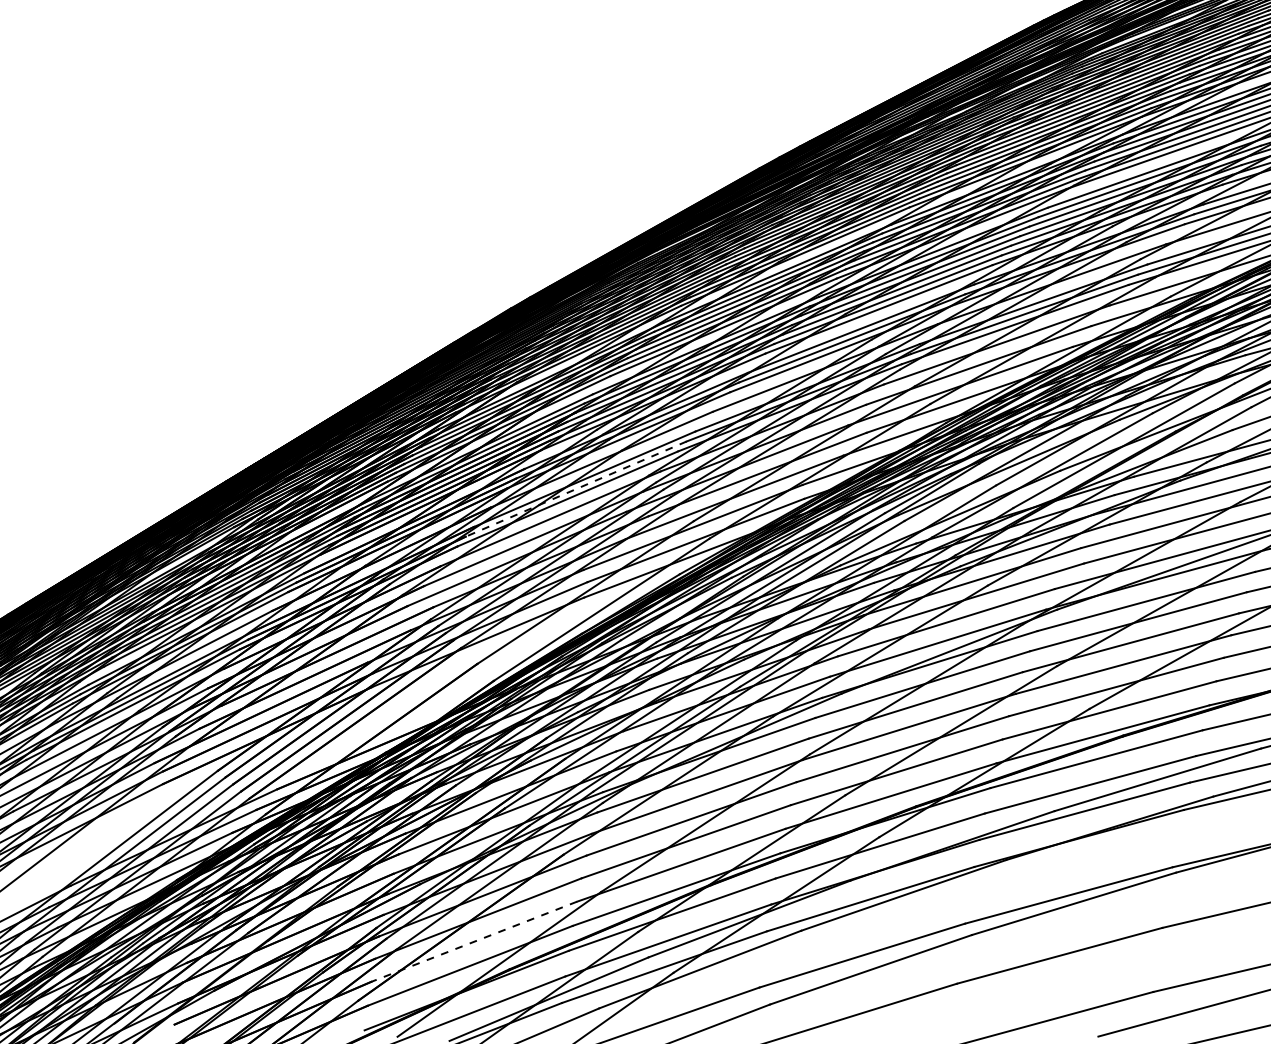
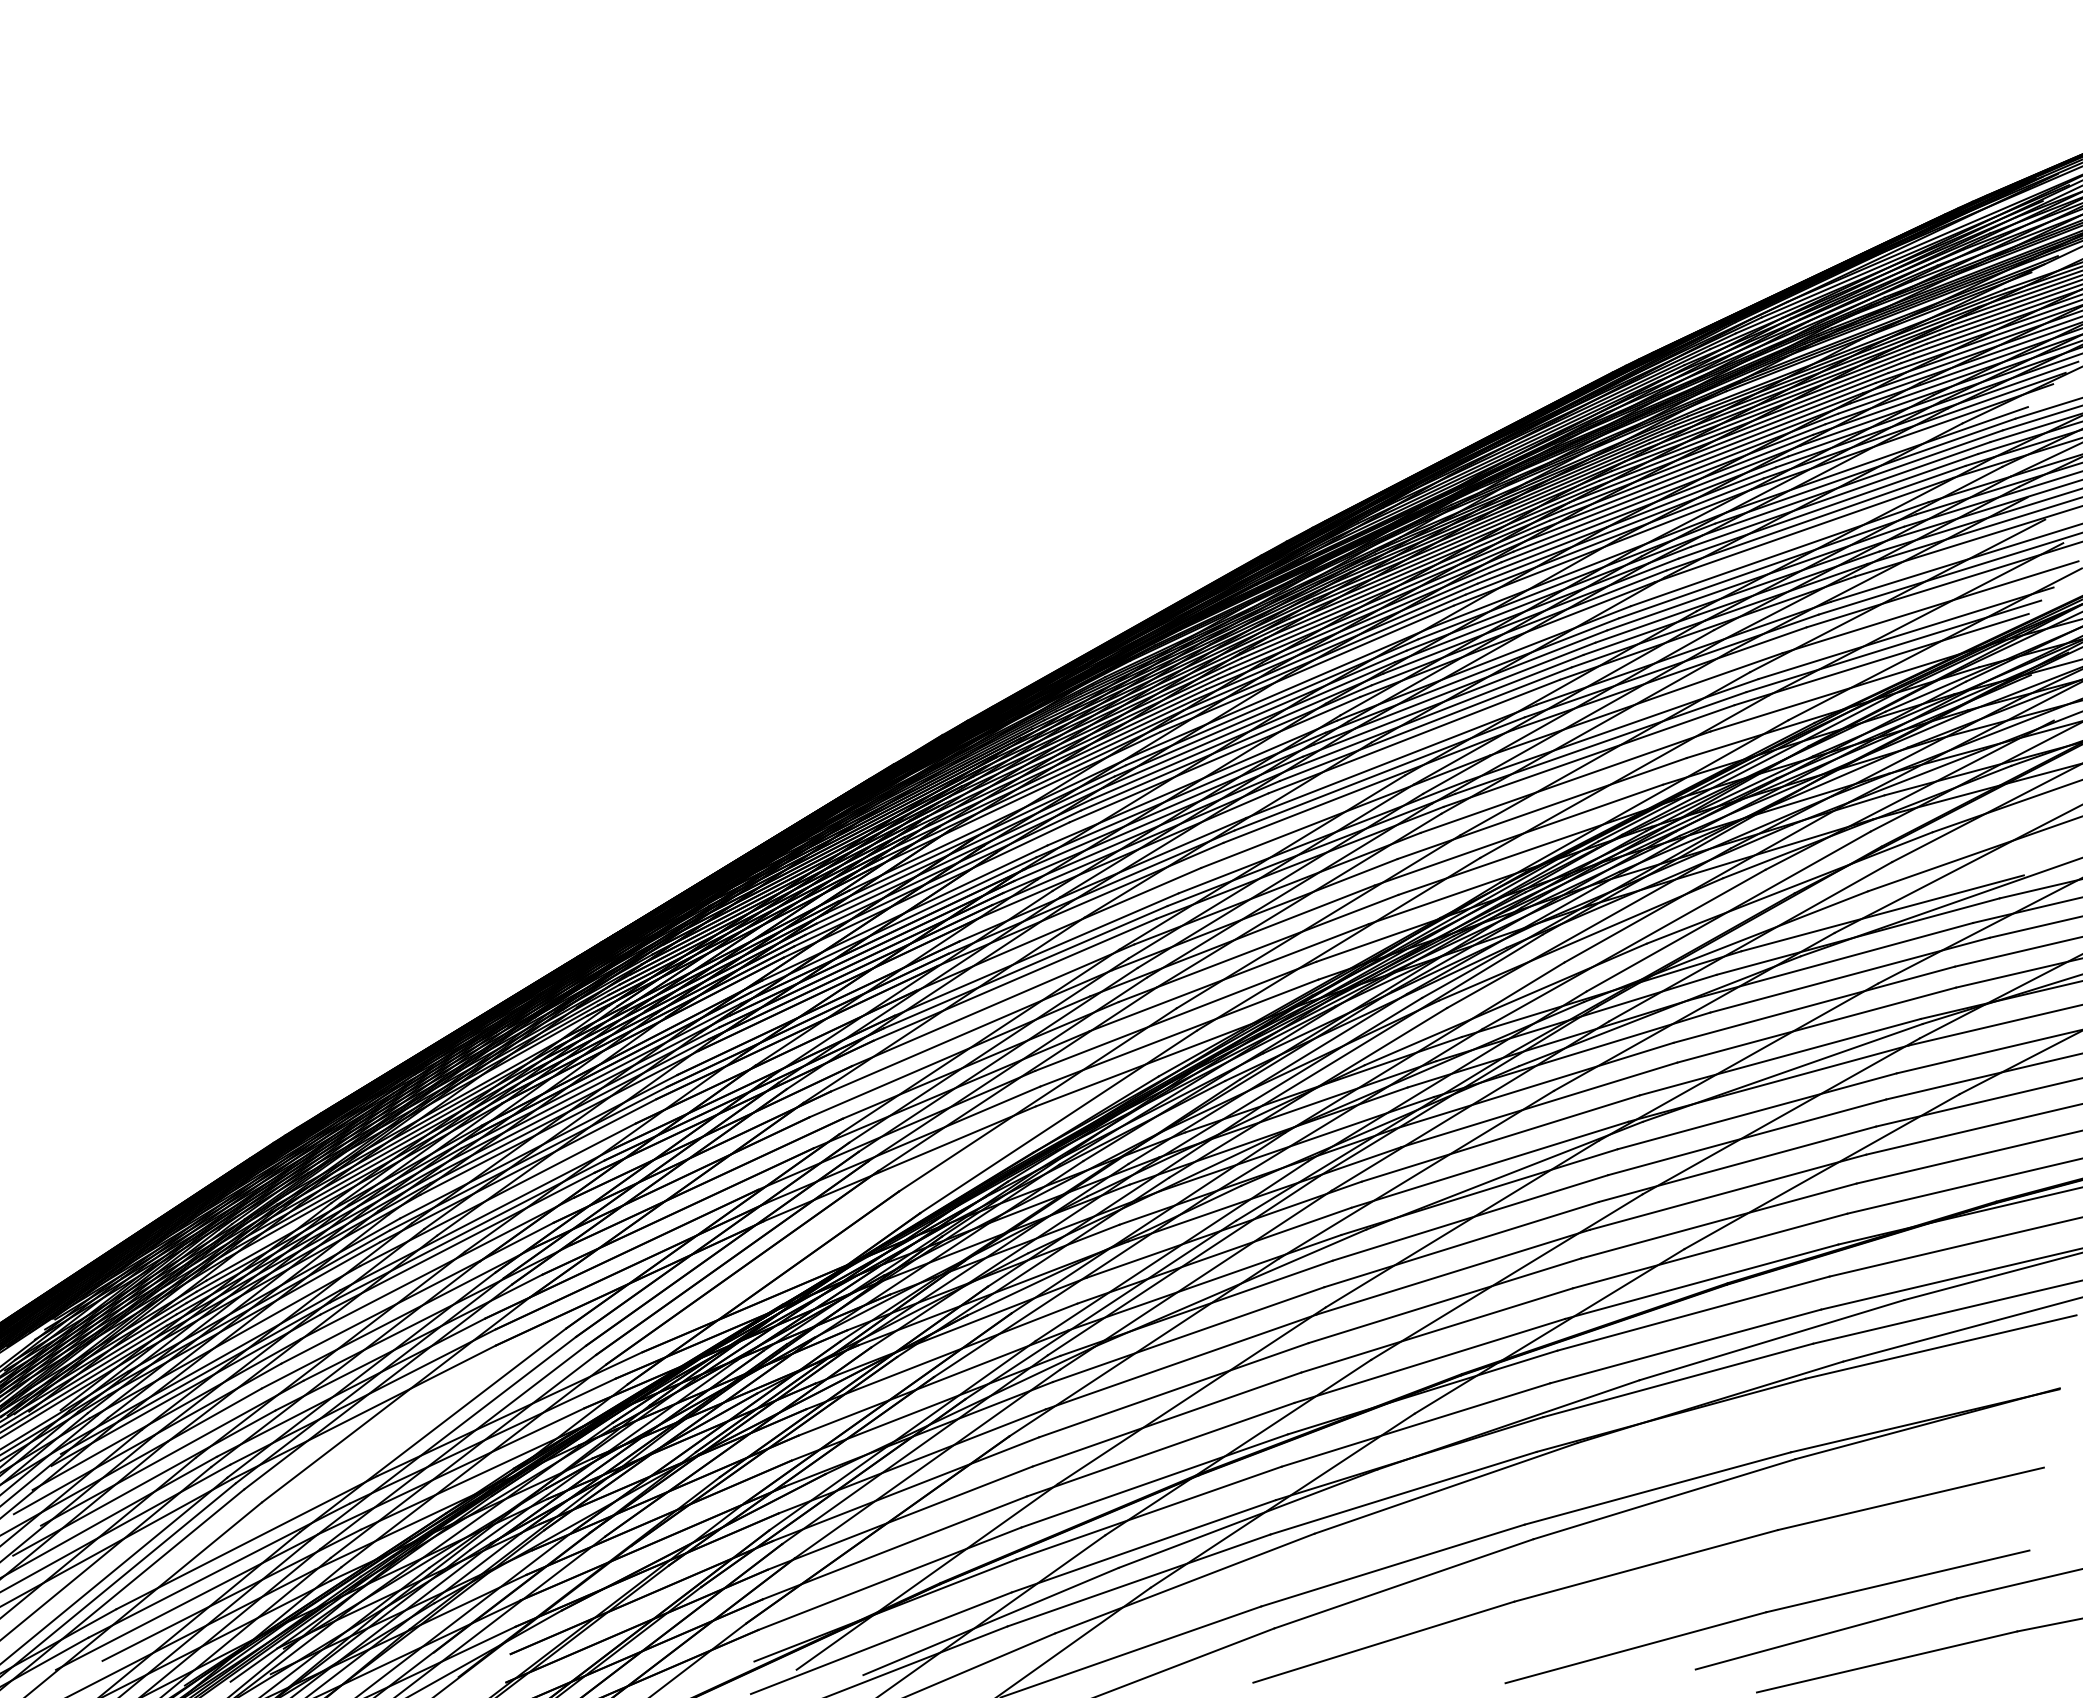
line: (575, 489) -> (1025, 967), dashed -> solid
line: (473, 941) -> (894, 1547), dashed -> solid

